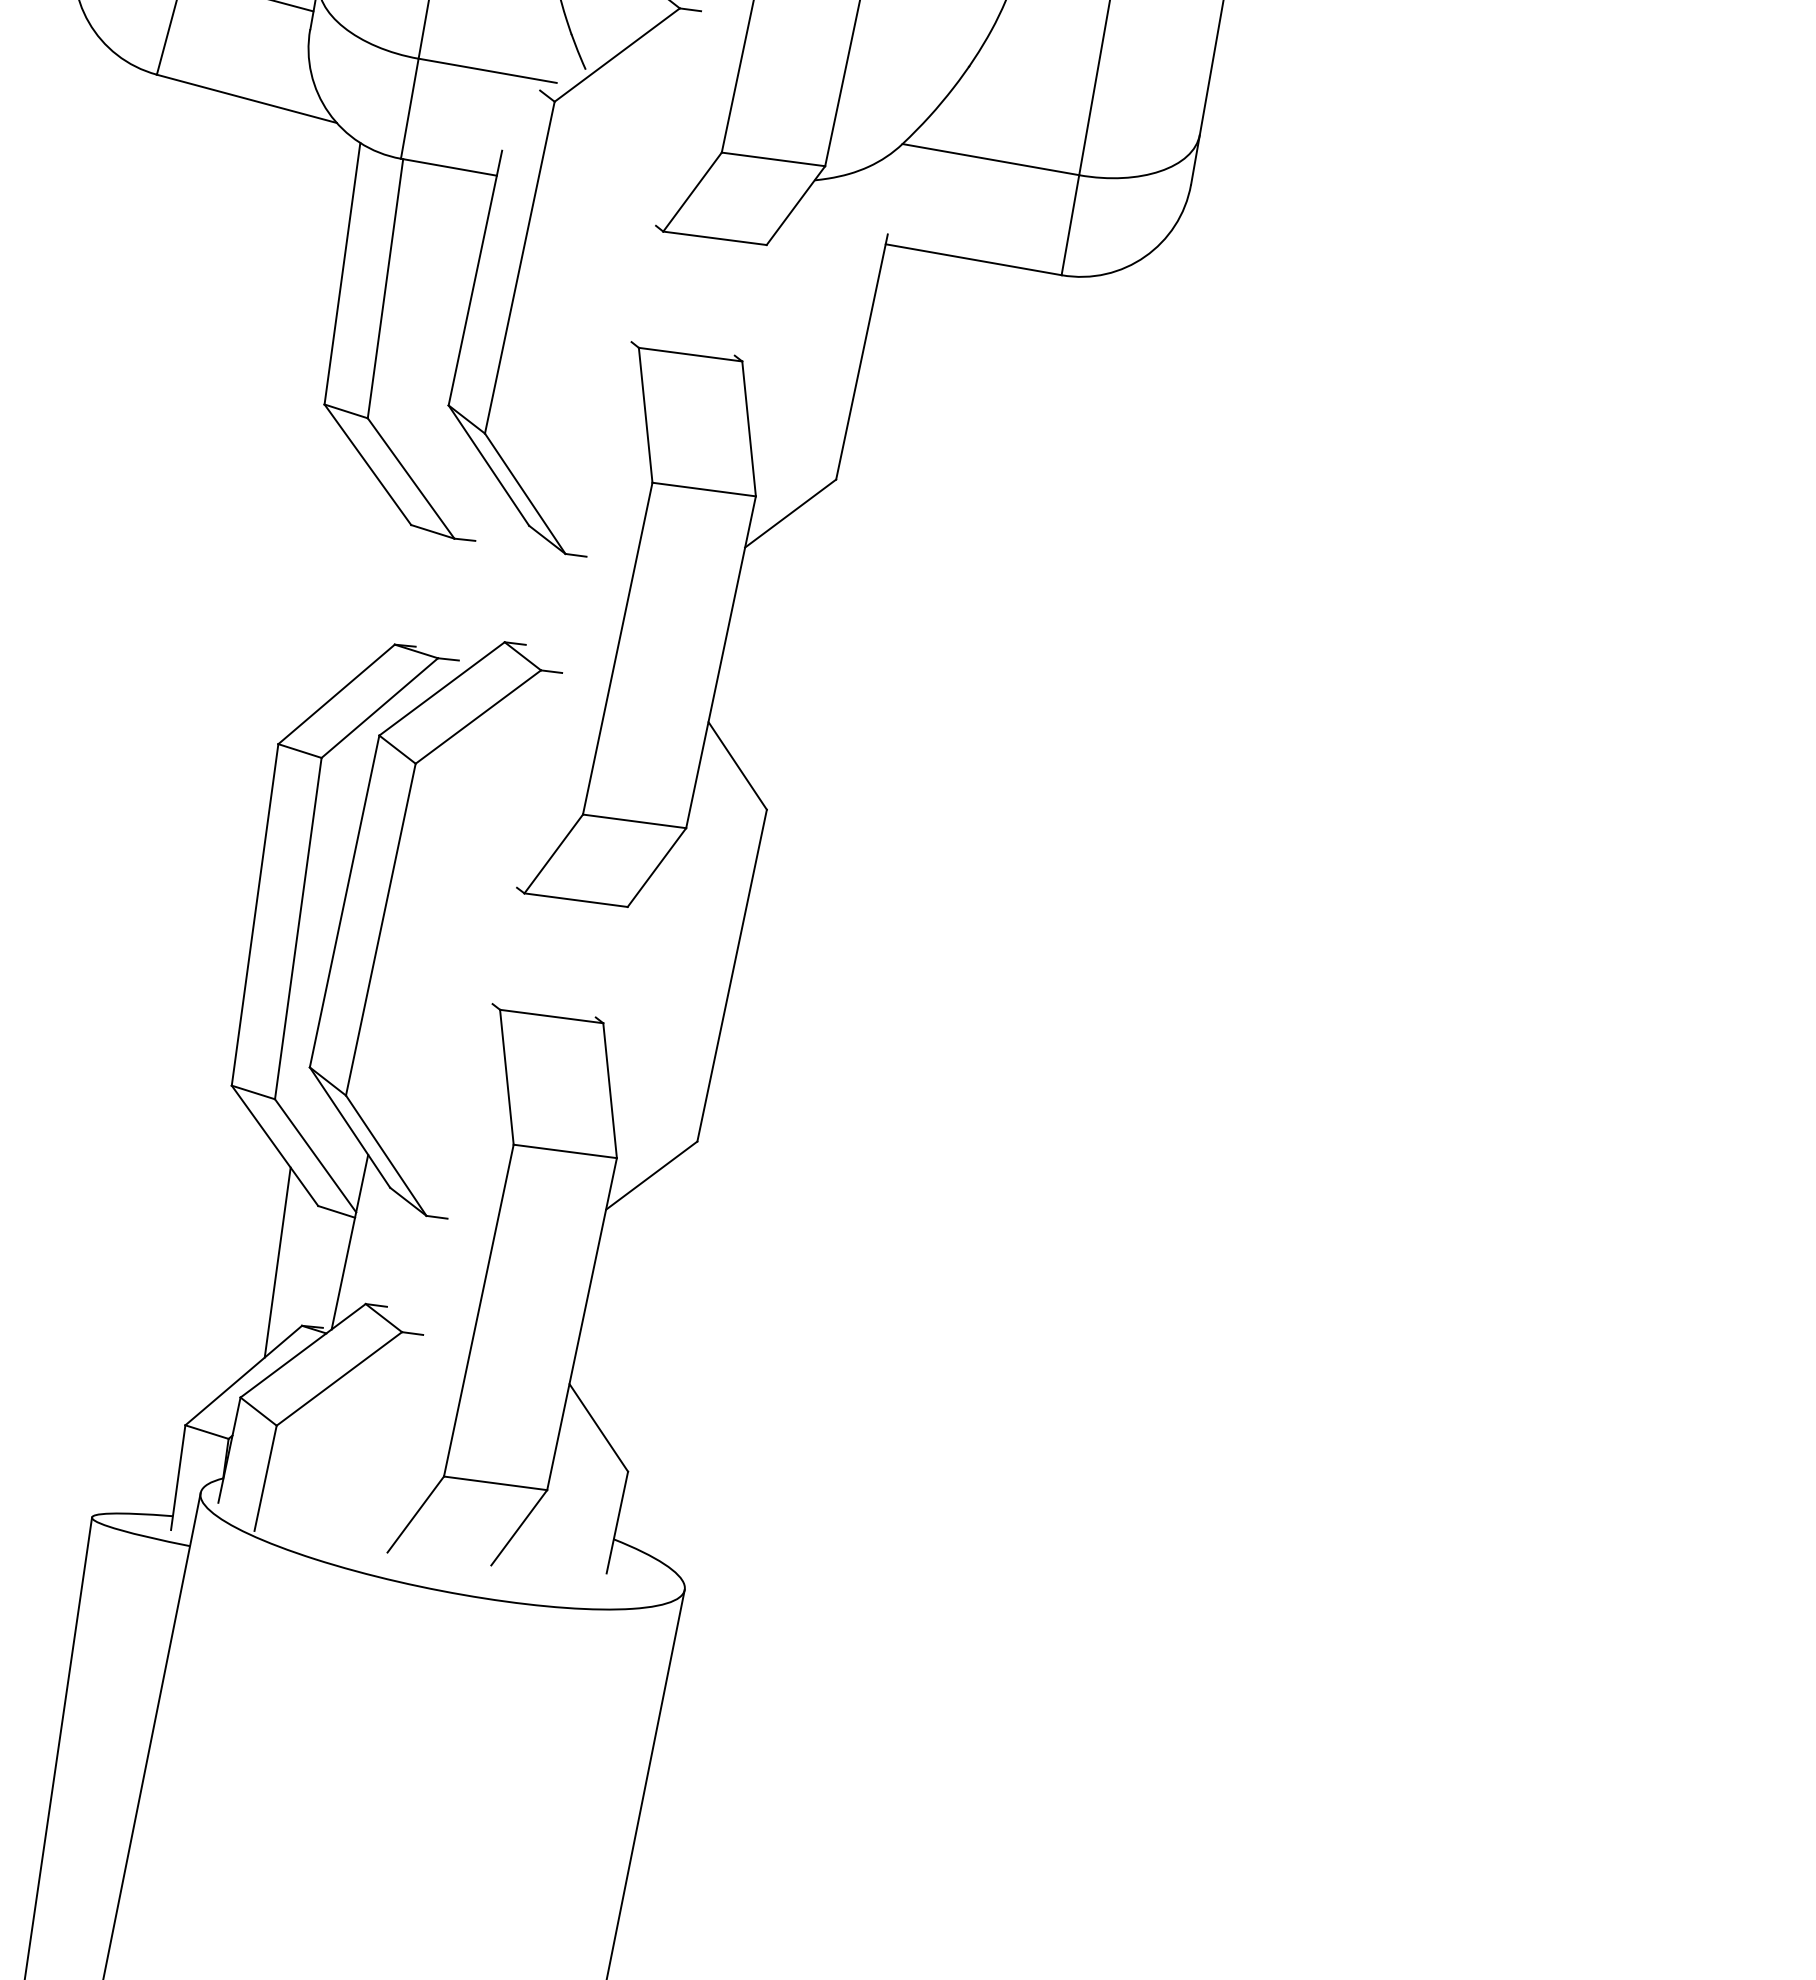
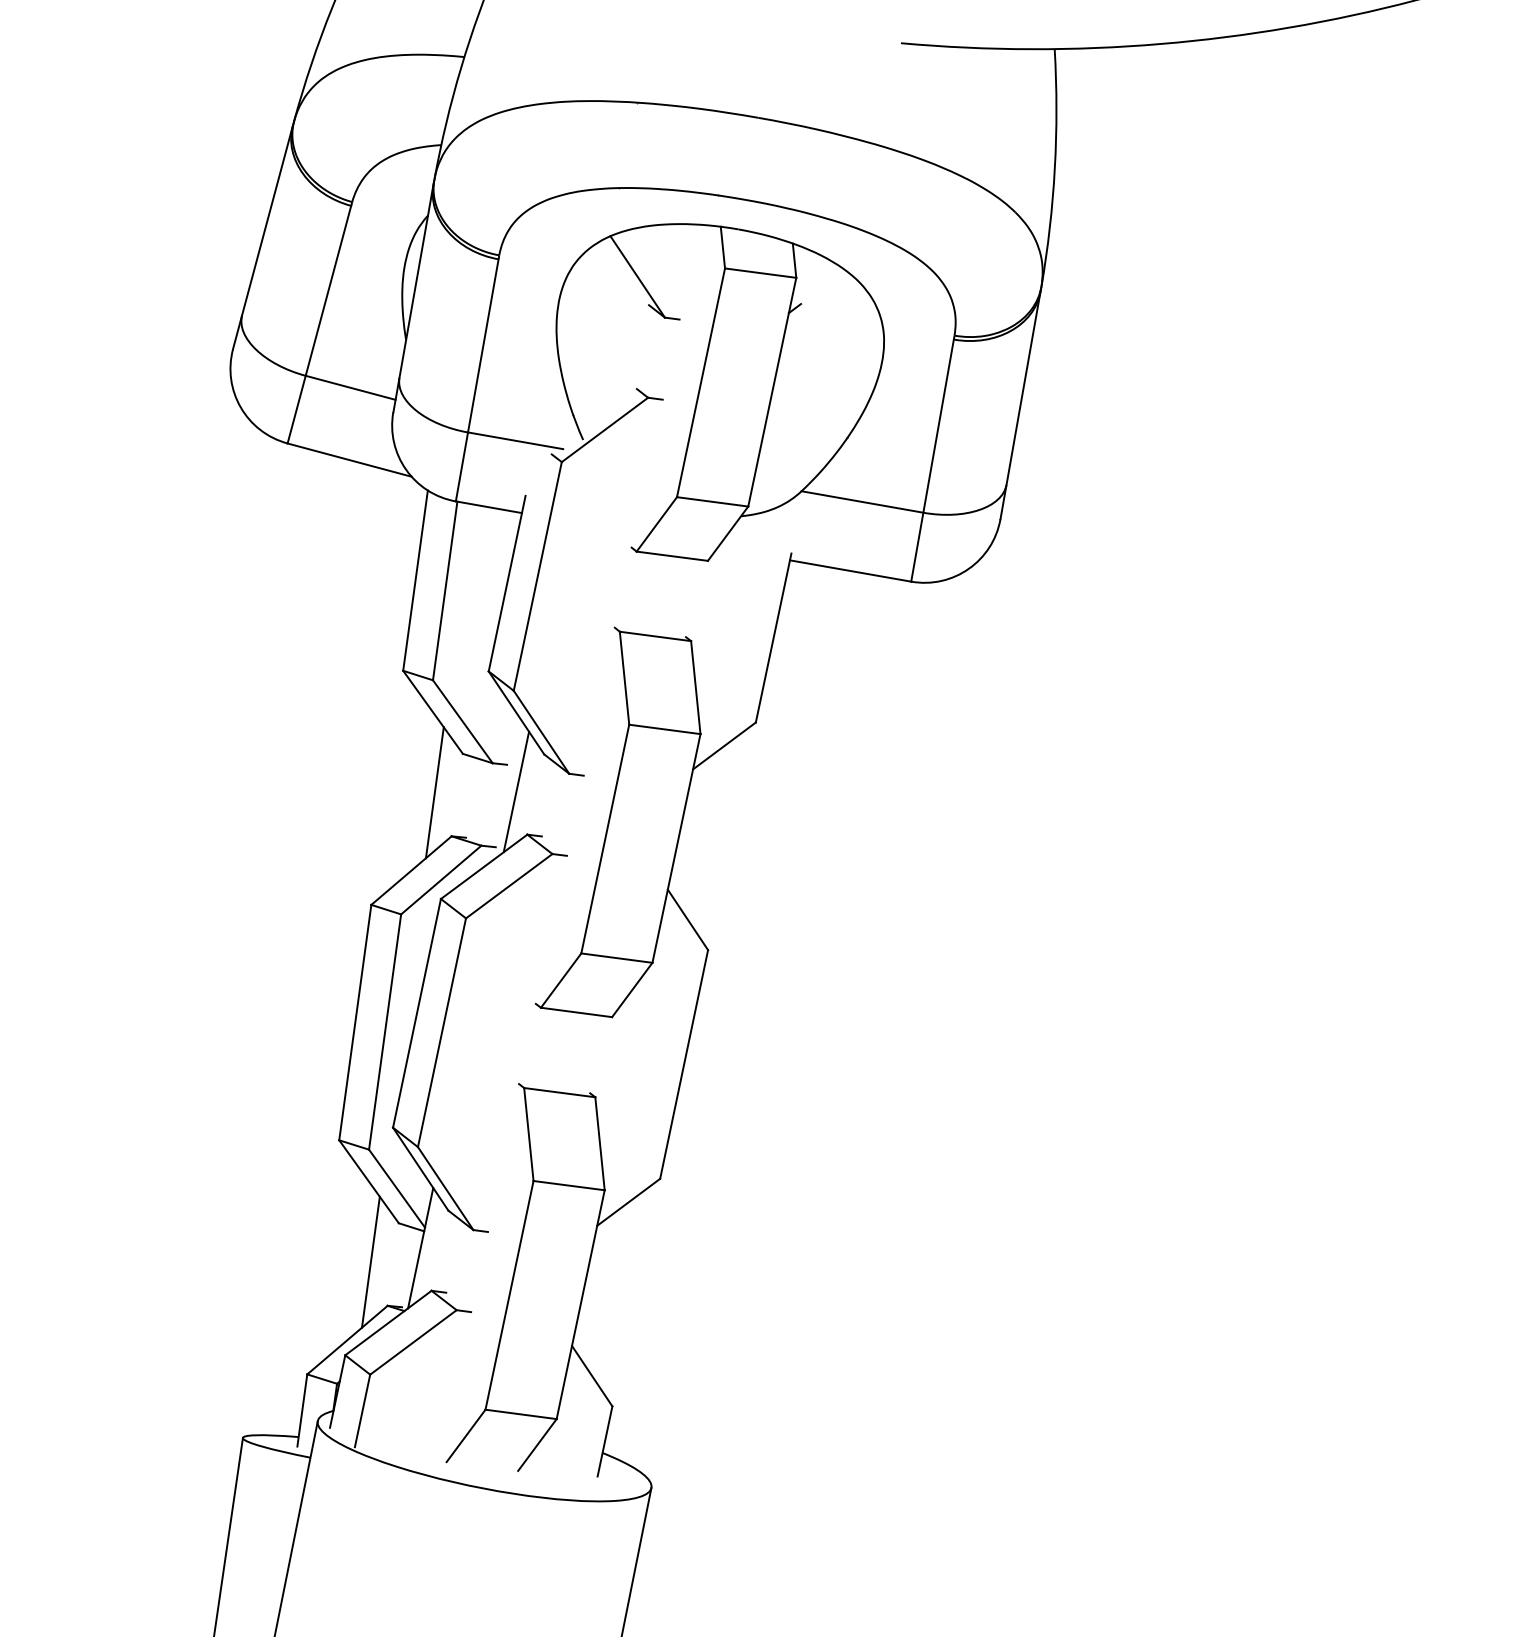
line: (488, 579) -> (516, 791), added
line: (369, 581) -> (434, 792), added

